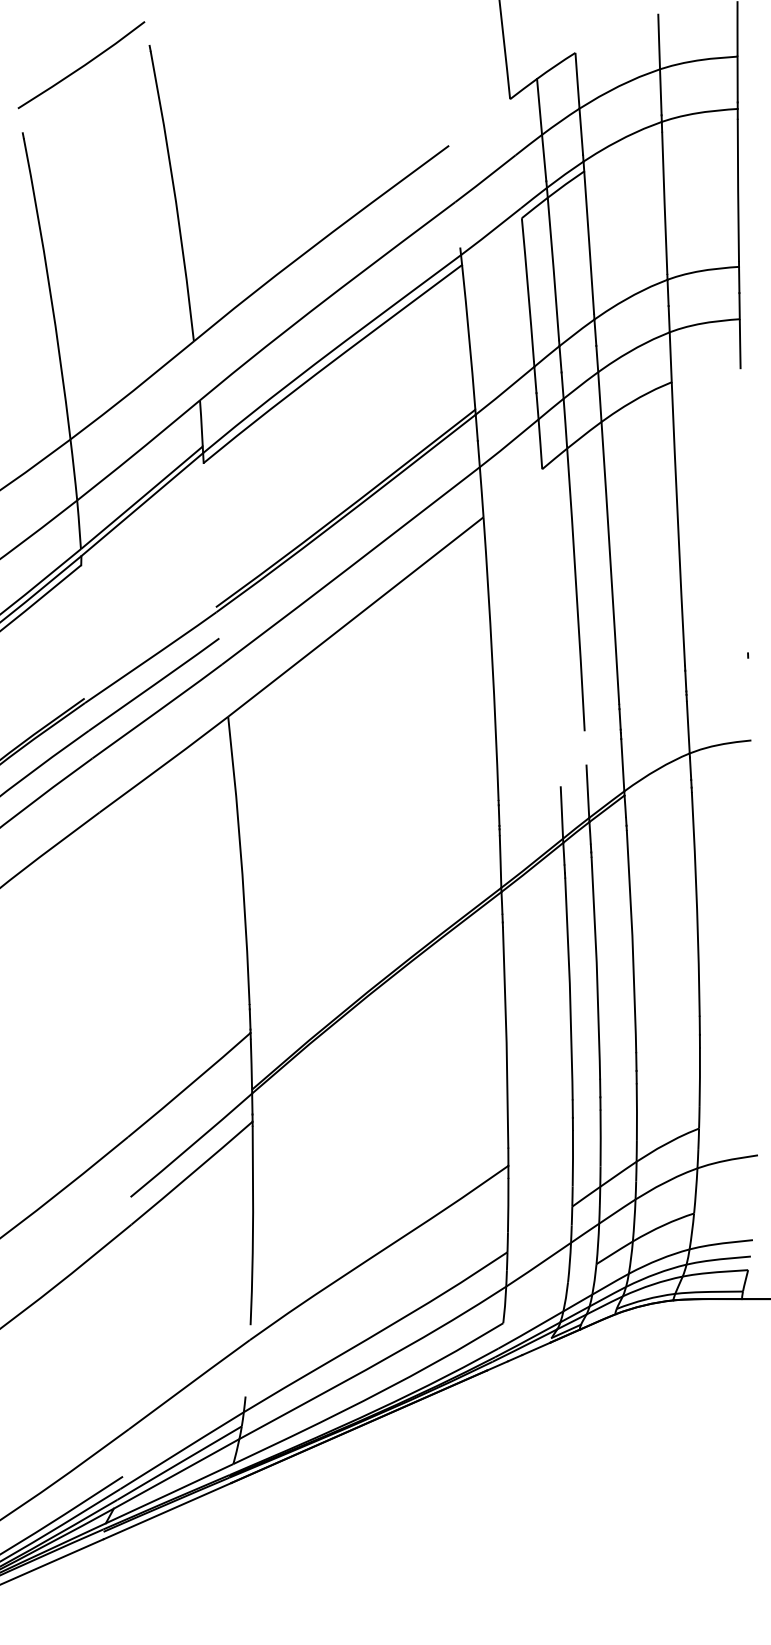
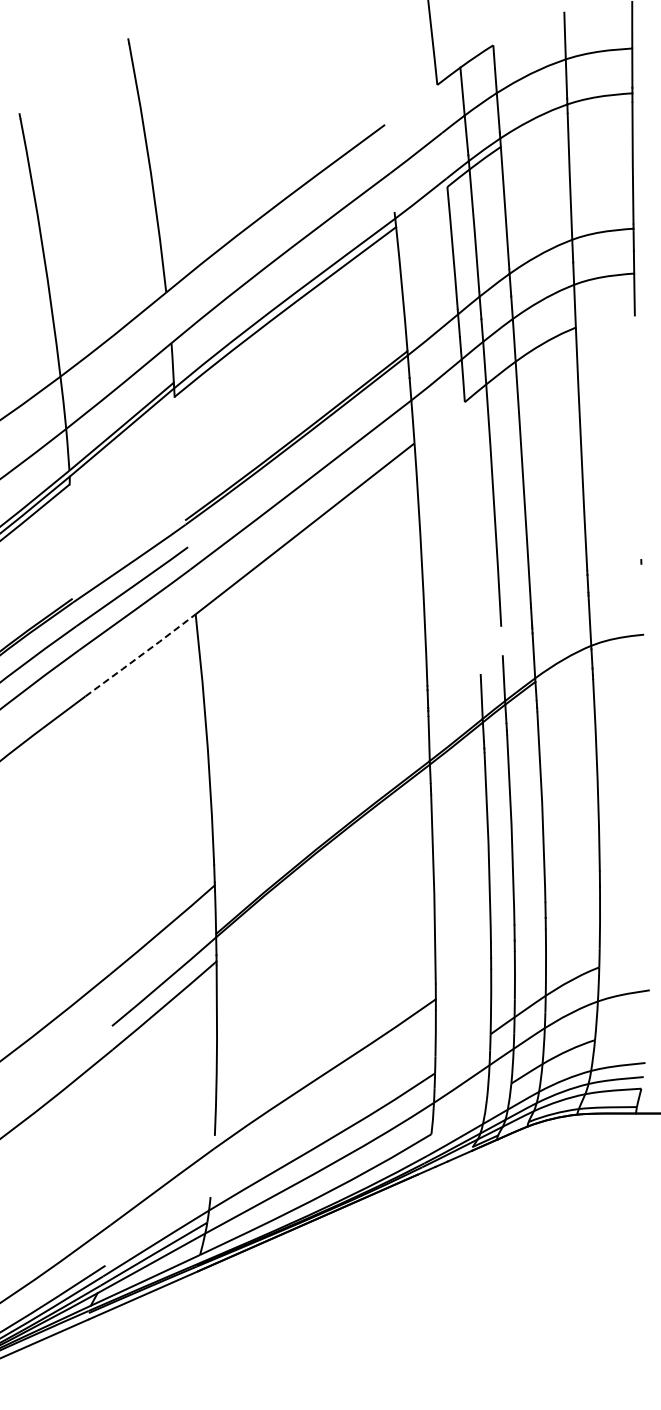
line: (81, 65) -> (69, 56), removed
line: (165, 764) -> (141, 655), solid -> dashed

